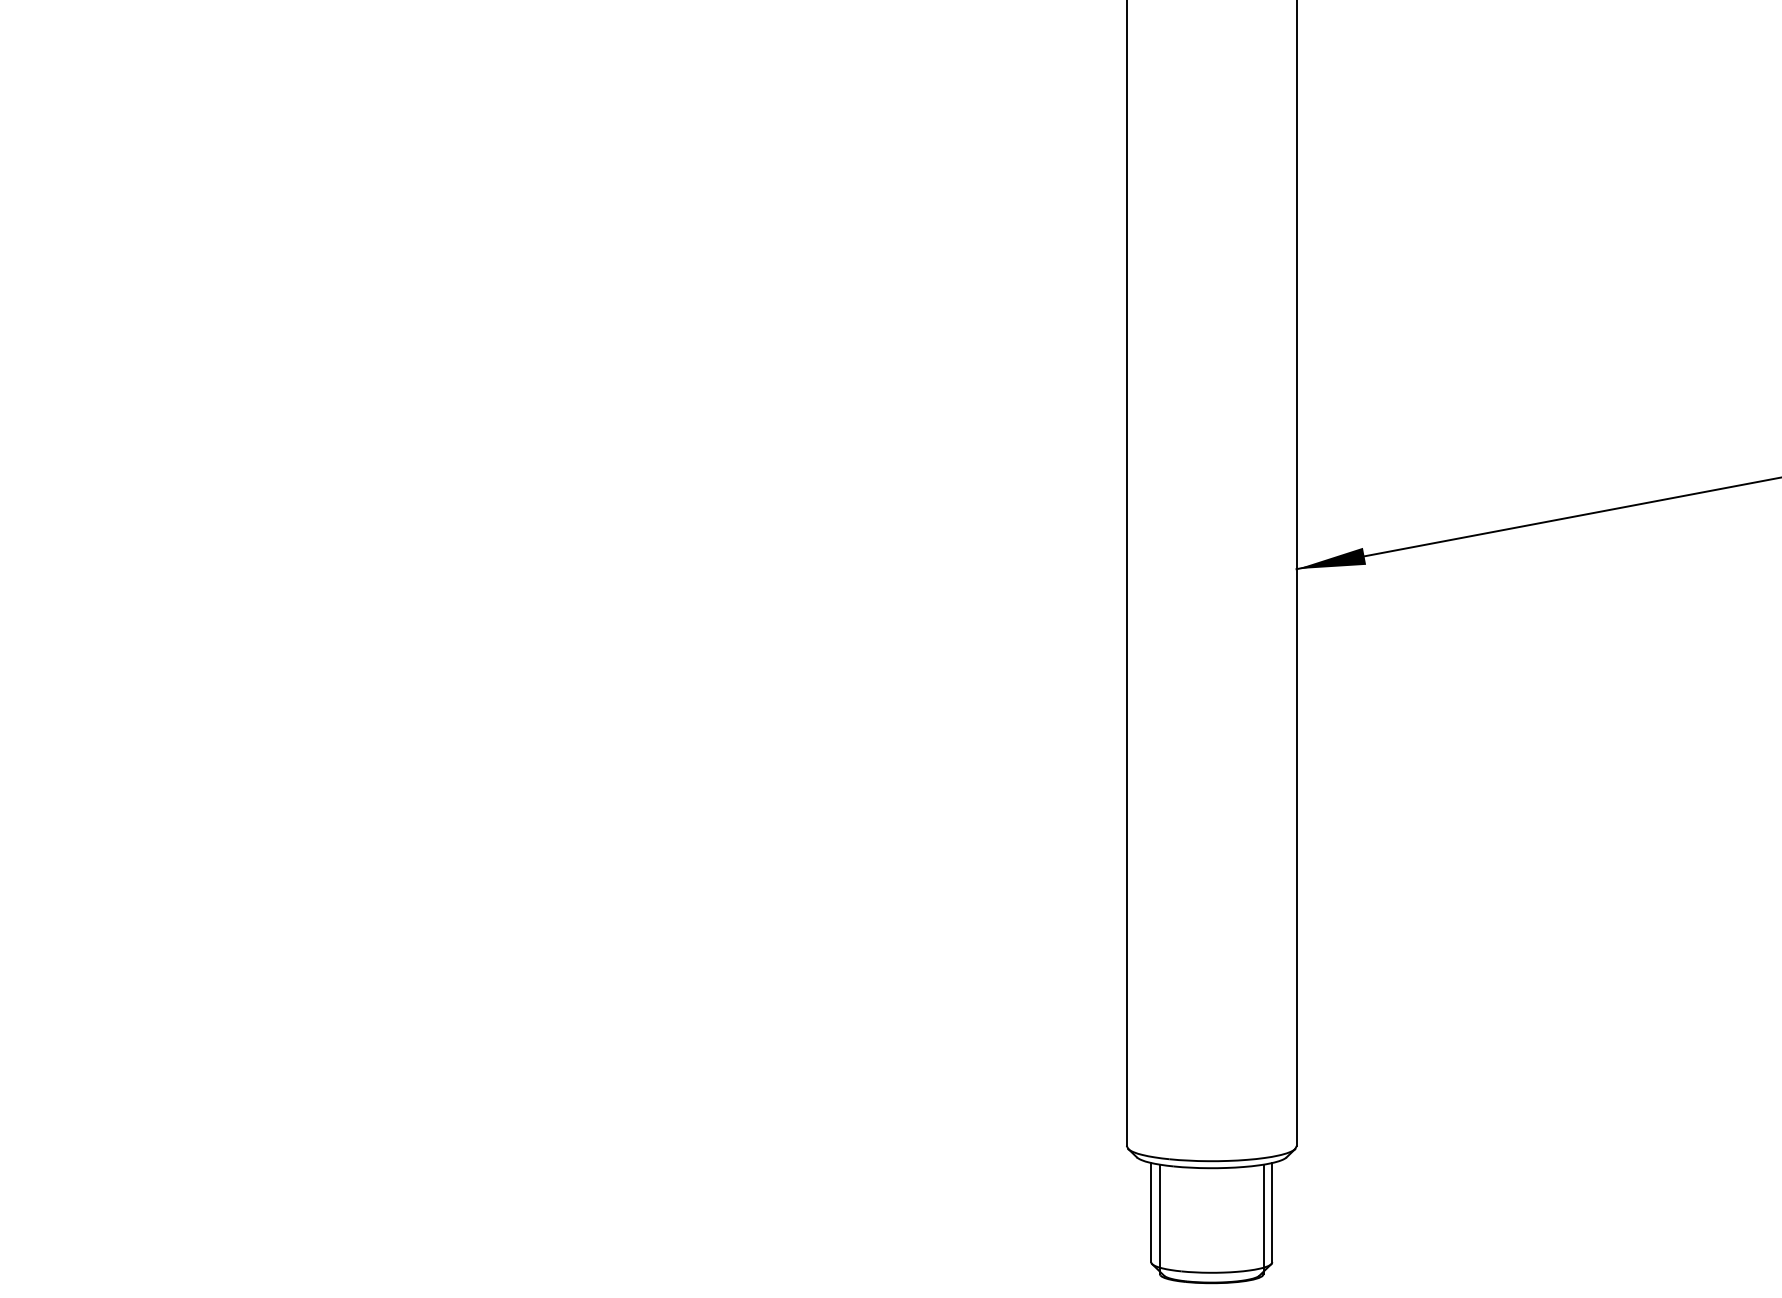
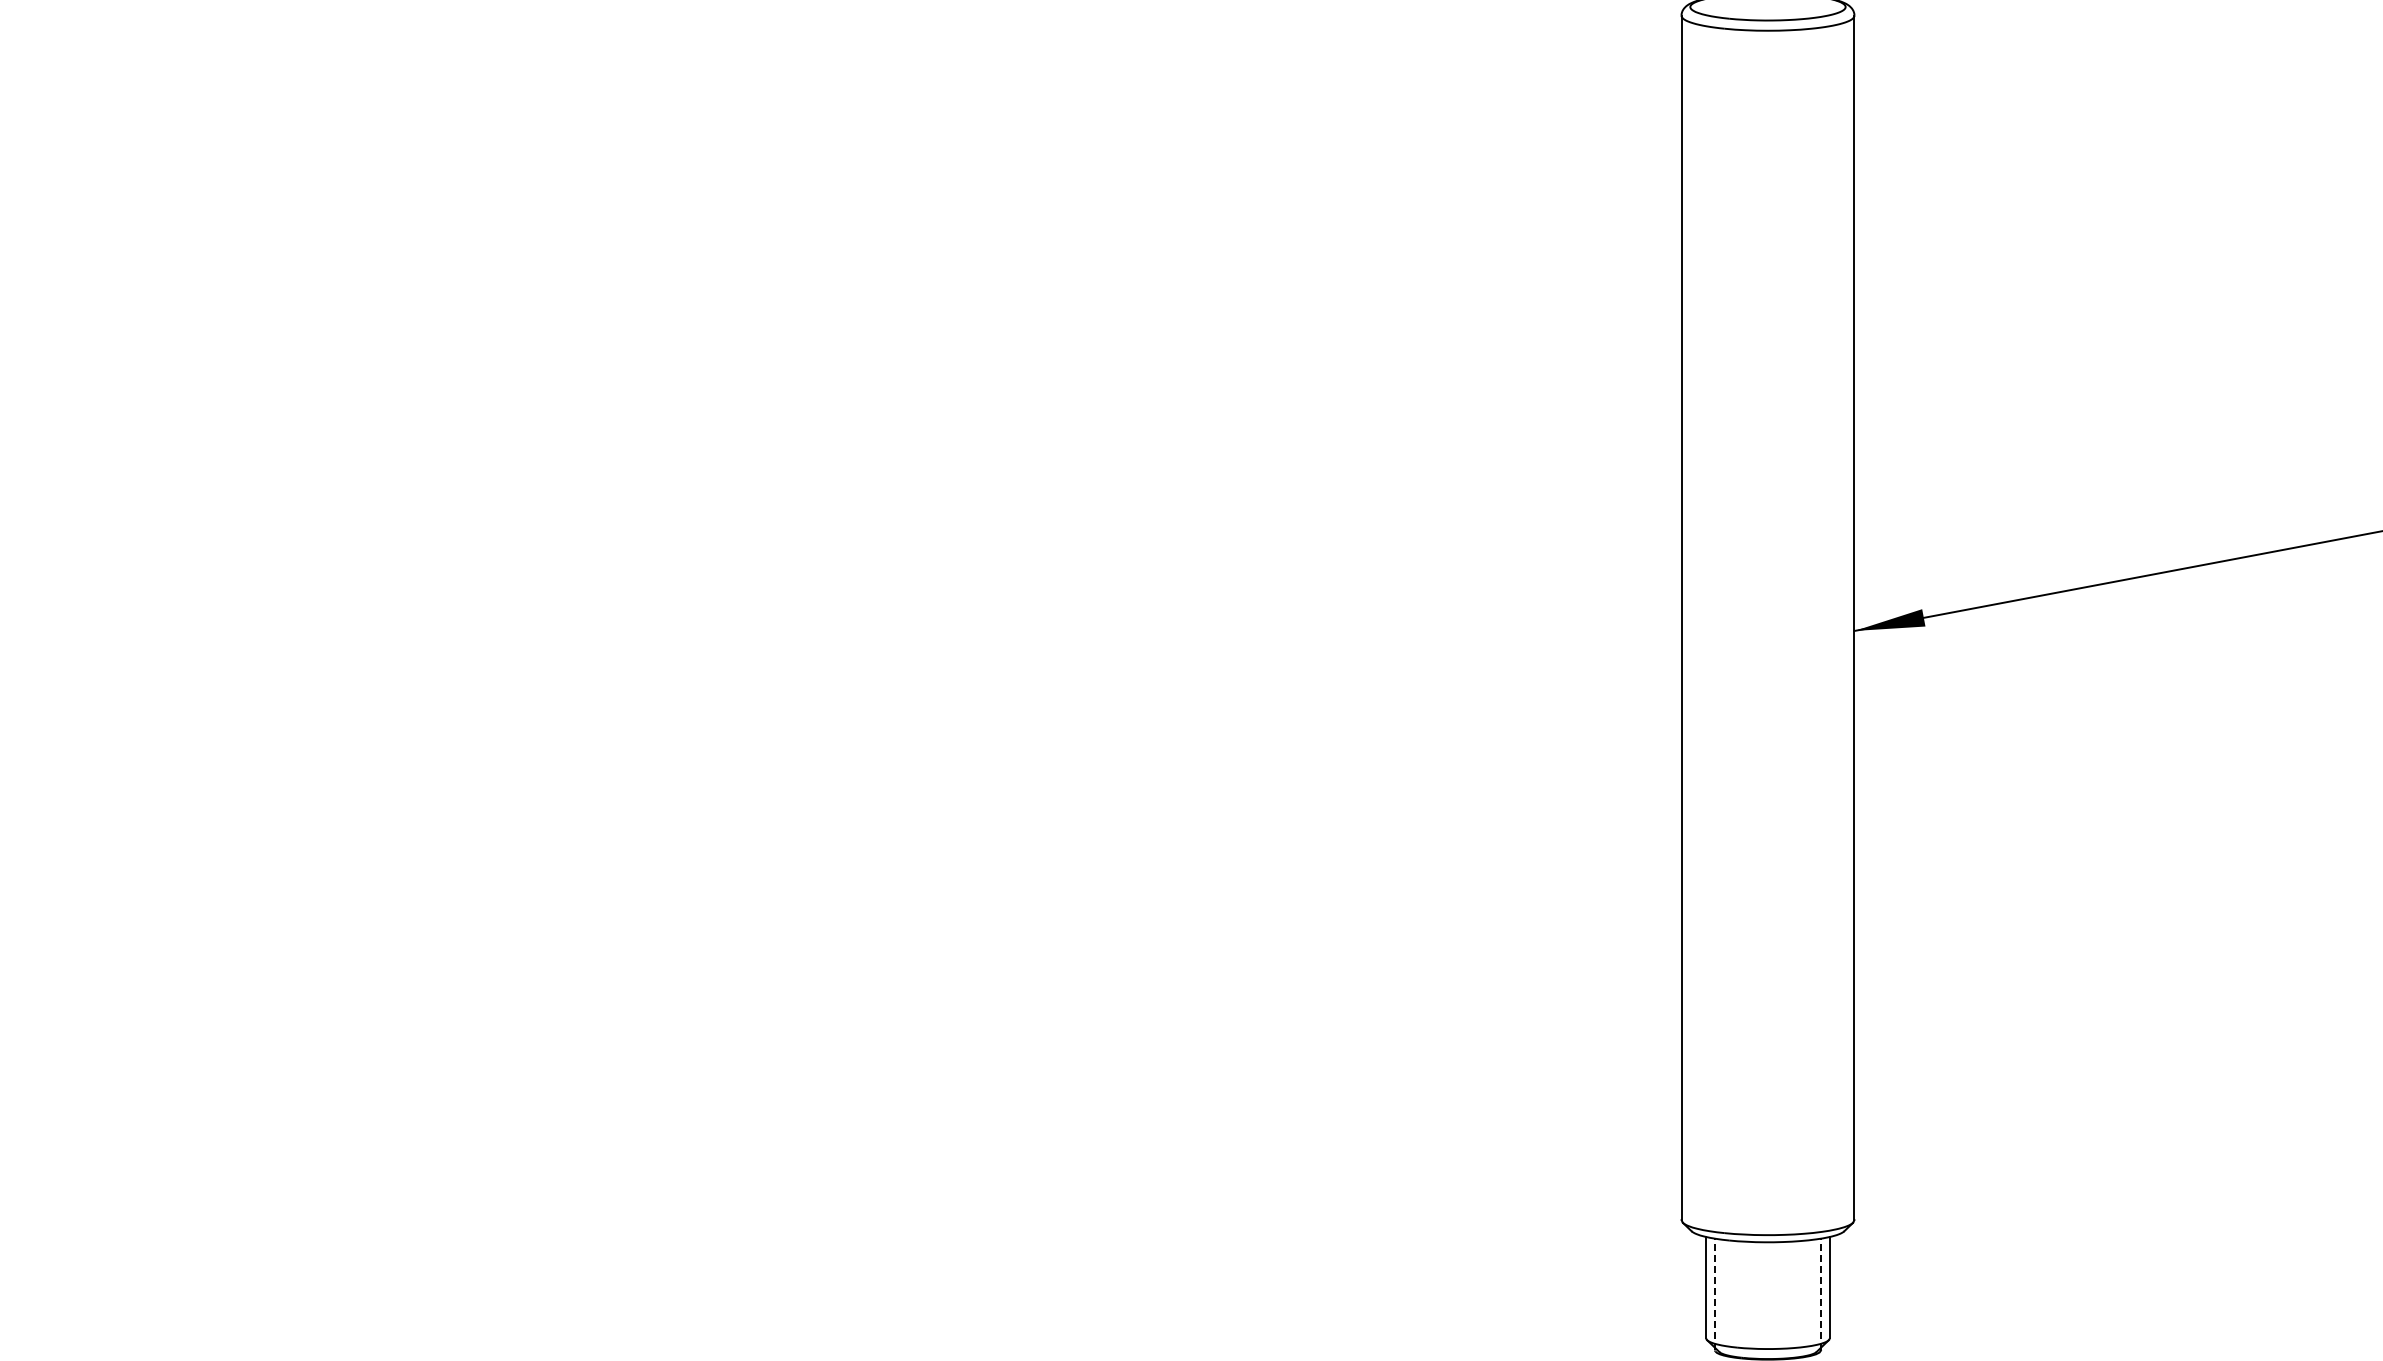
line: (1160, 1219) -> (1715, 1294), solid -> dashed
line: (1263, 1219) -> (1820, 1294), solid -> dashed

